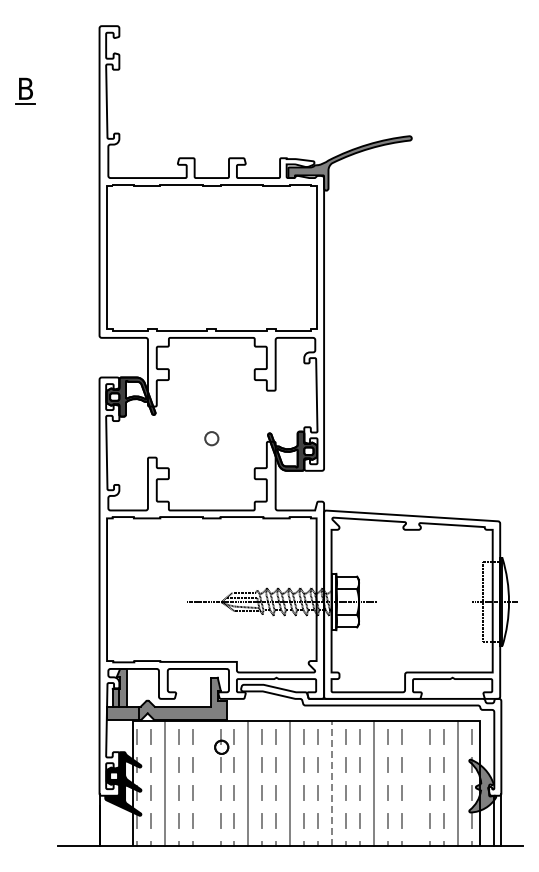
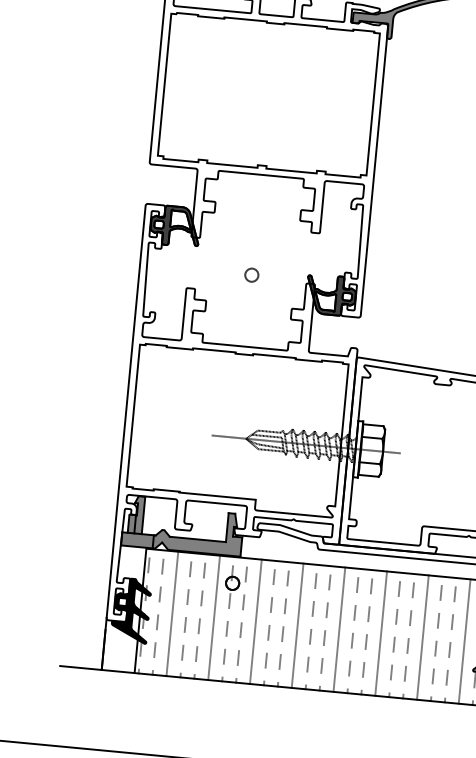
line: (206, 782) -> (214, 616), added
line: (332, 782) -> (339, 628), dashed -> solid
line: (416, 782) -> (423, 636), added

